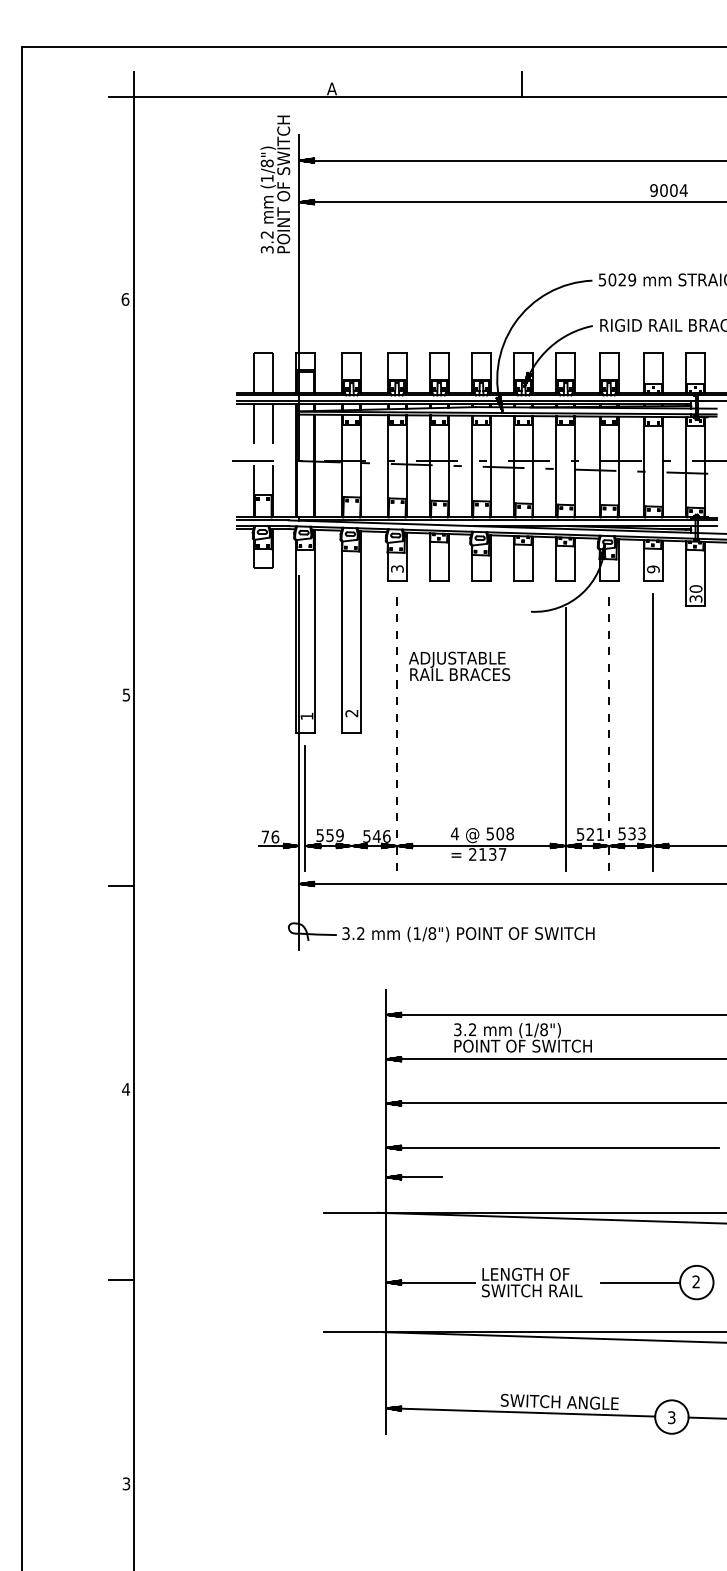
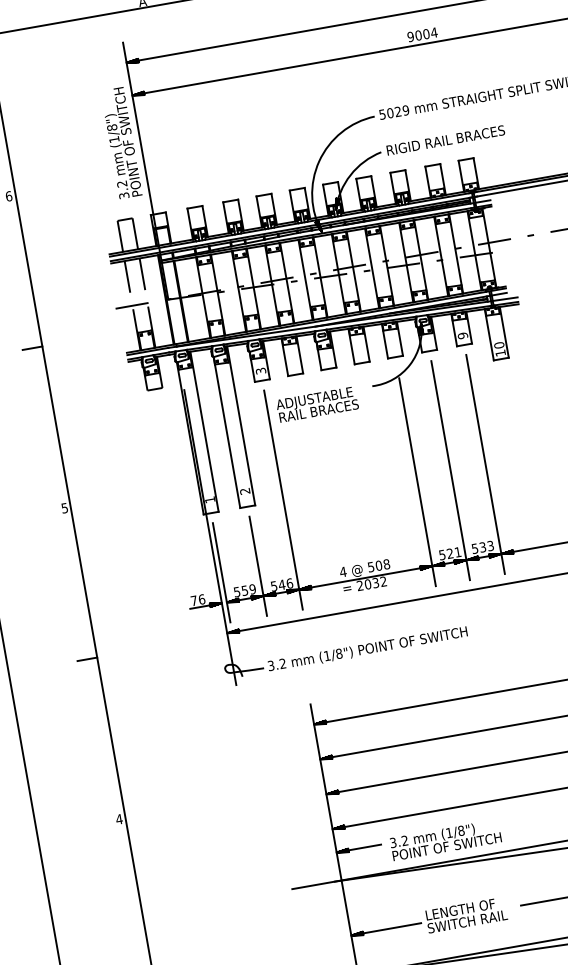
text: (275, 184) -> (121, 143), moved
line: (121, 491) -> (32, 348), added
text: (695, 598) -> (500, 352), 30 -> 10
text: (459, 666) -> (317, 404), moved
line: (397, 732) -> (283, 500), dashed -> solid
line: (609, 732) -> (451, 470), dashed -> solid
line: (351, 808) -> (258, 566), added
text: (492, 854) -> (375, 583), 2137 -> 2032
text: (522, 1037) -> (445, 839), moved

